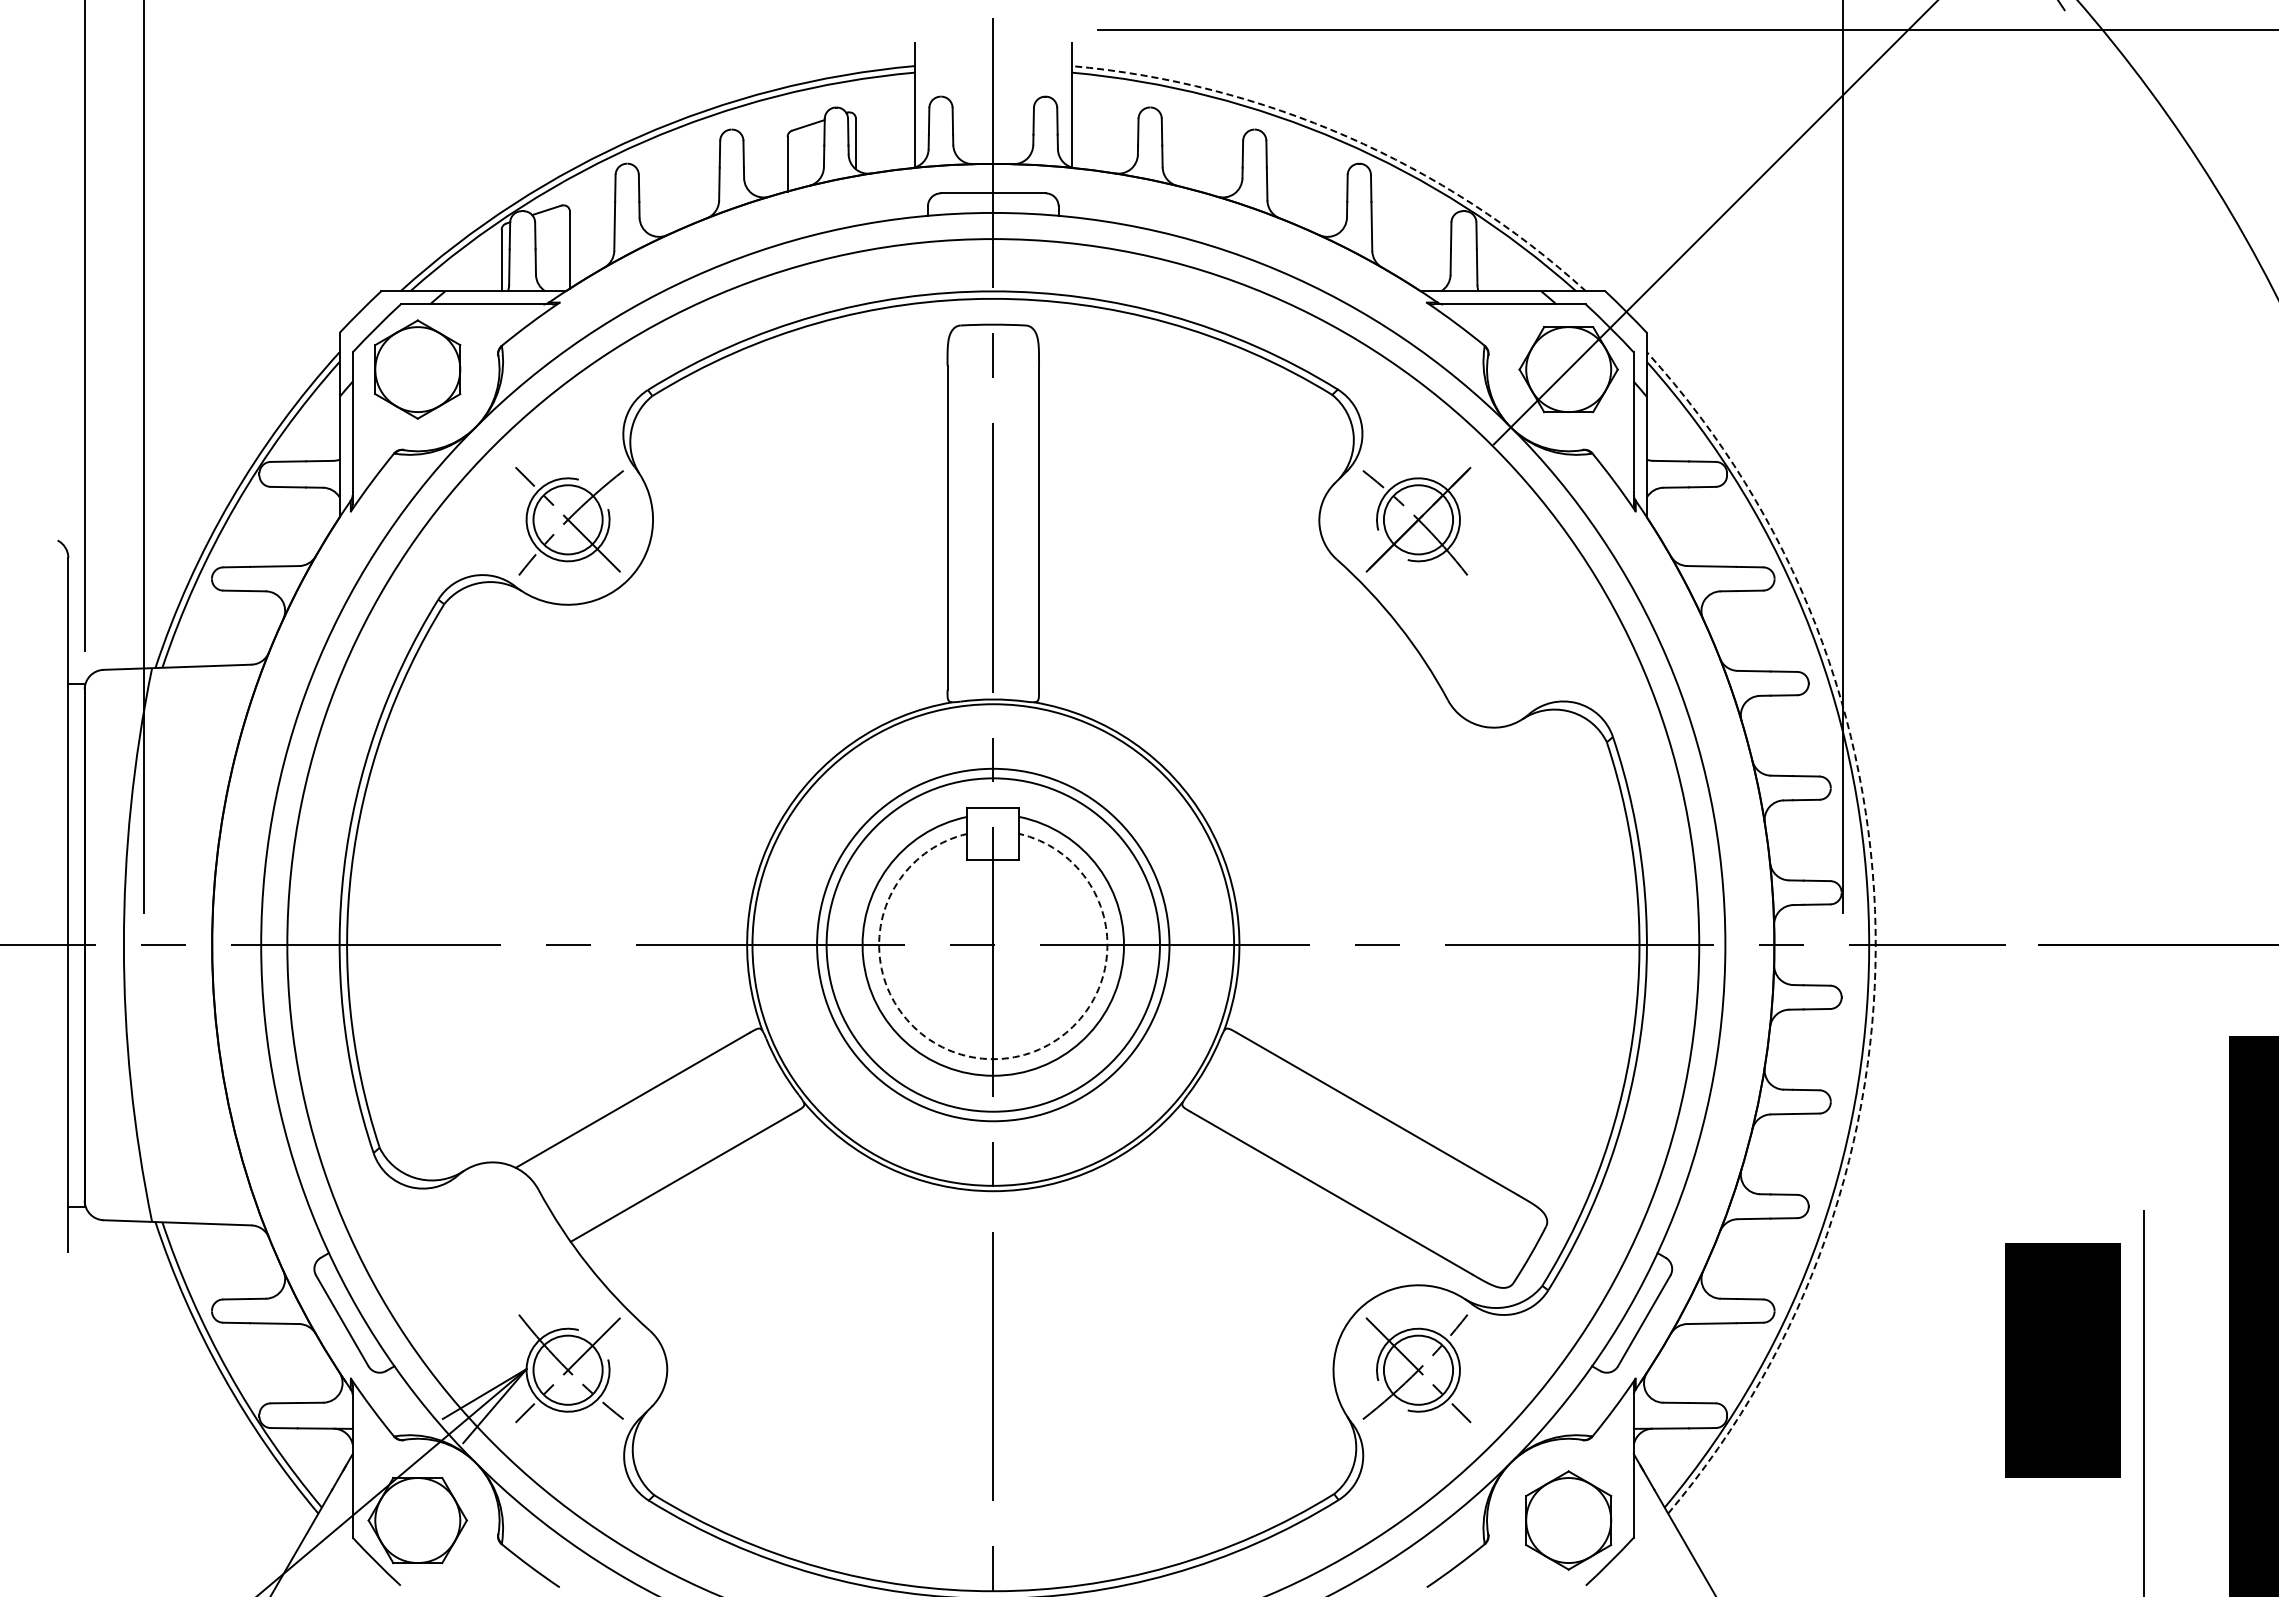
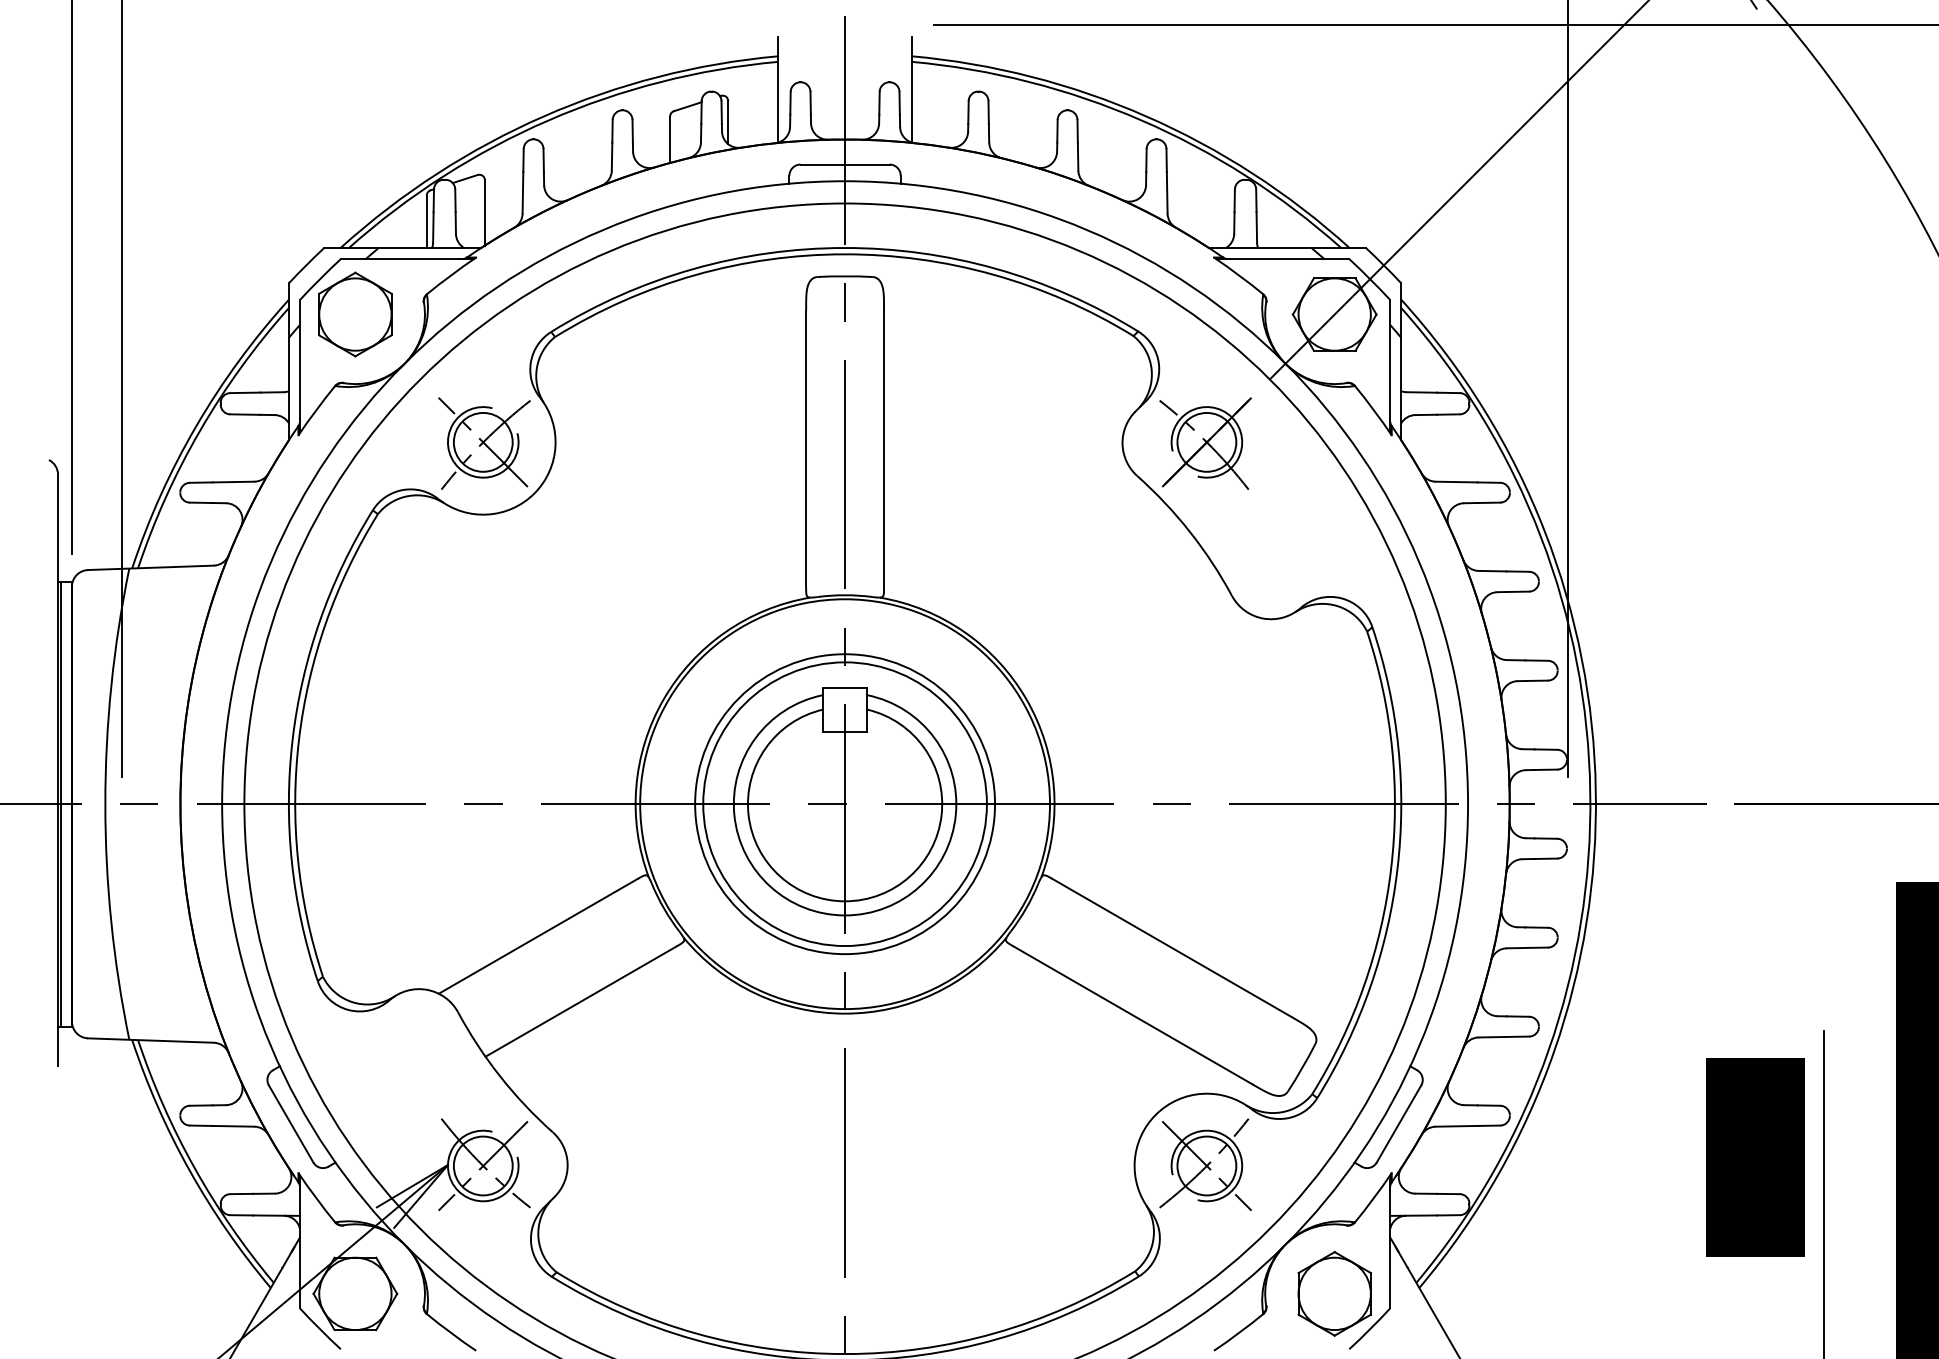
arc: (1347, 136) -> (1146, 116), dashed -> solid
arc: (1875, 928) -> (1595, 790), dashed -> solid
line: (71, 944) -> (60, 803), added
arc: (993, 1059) -> (845, 901), dashed -> solid

